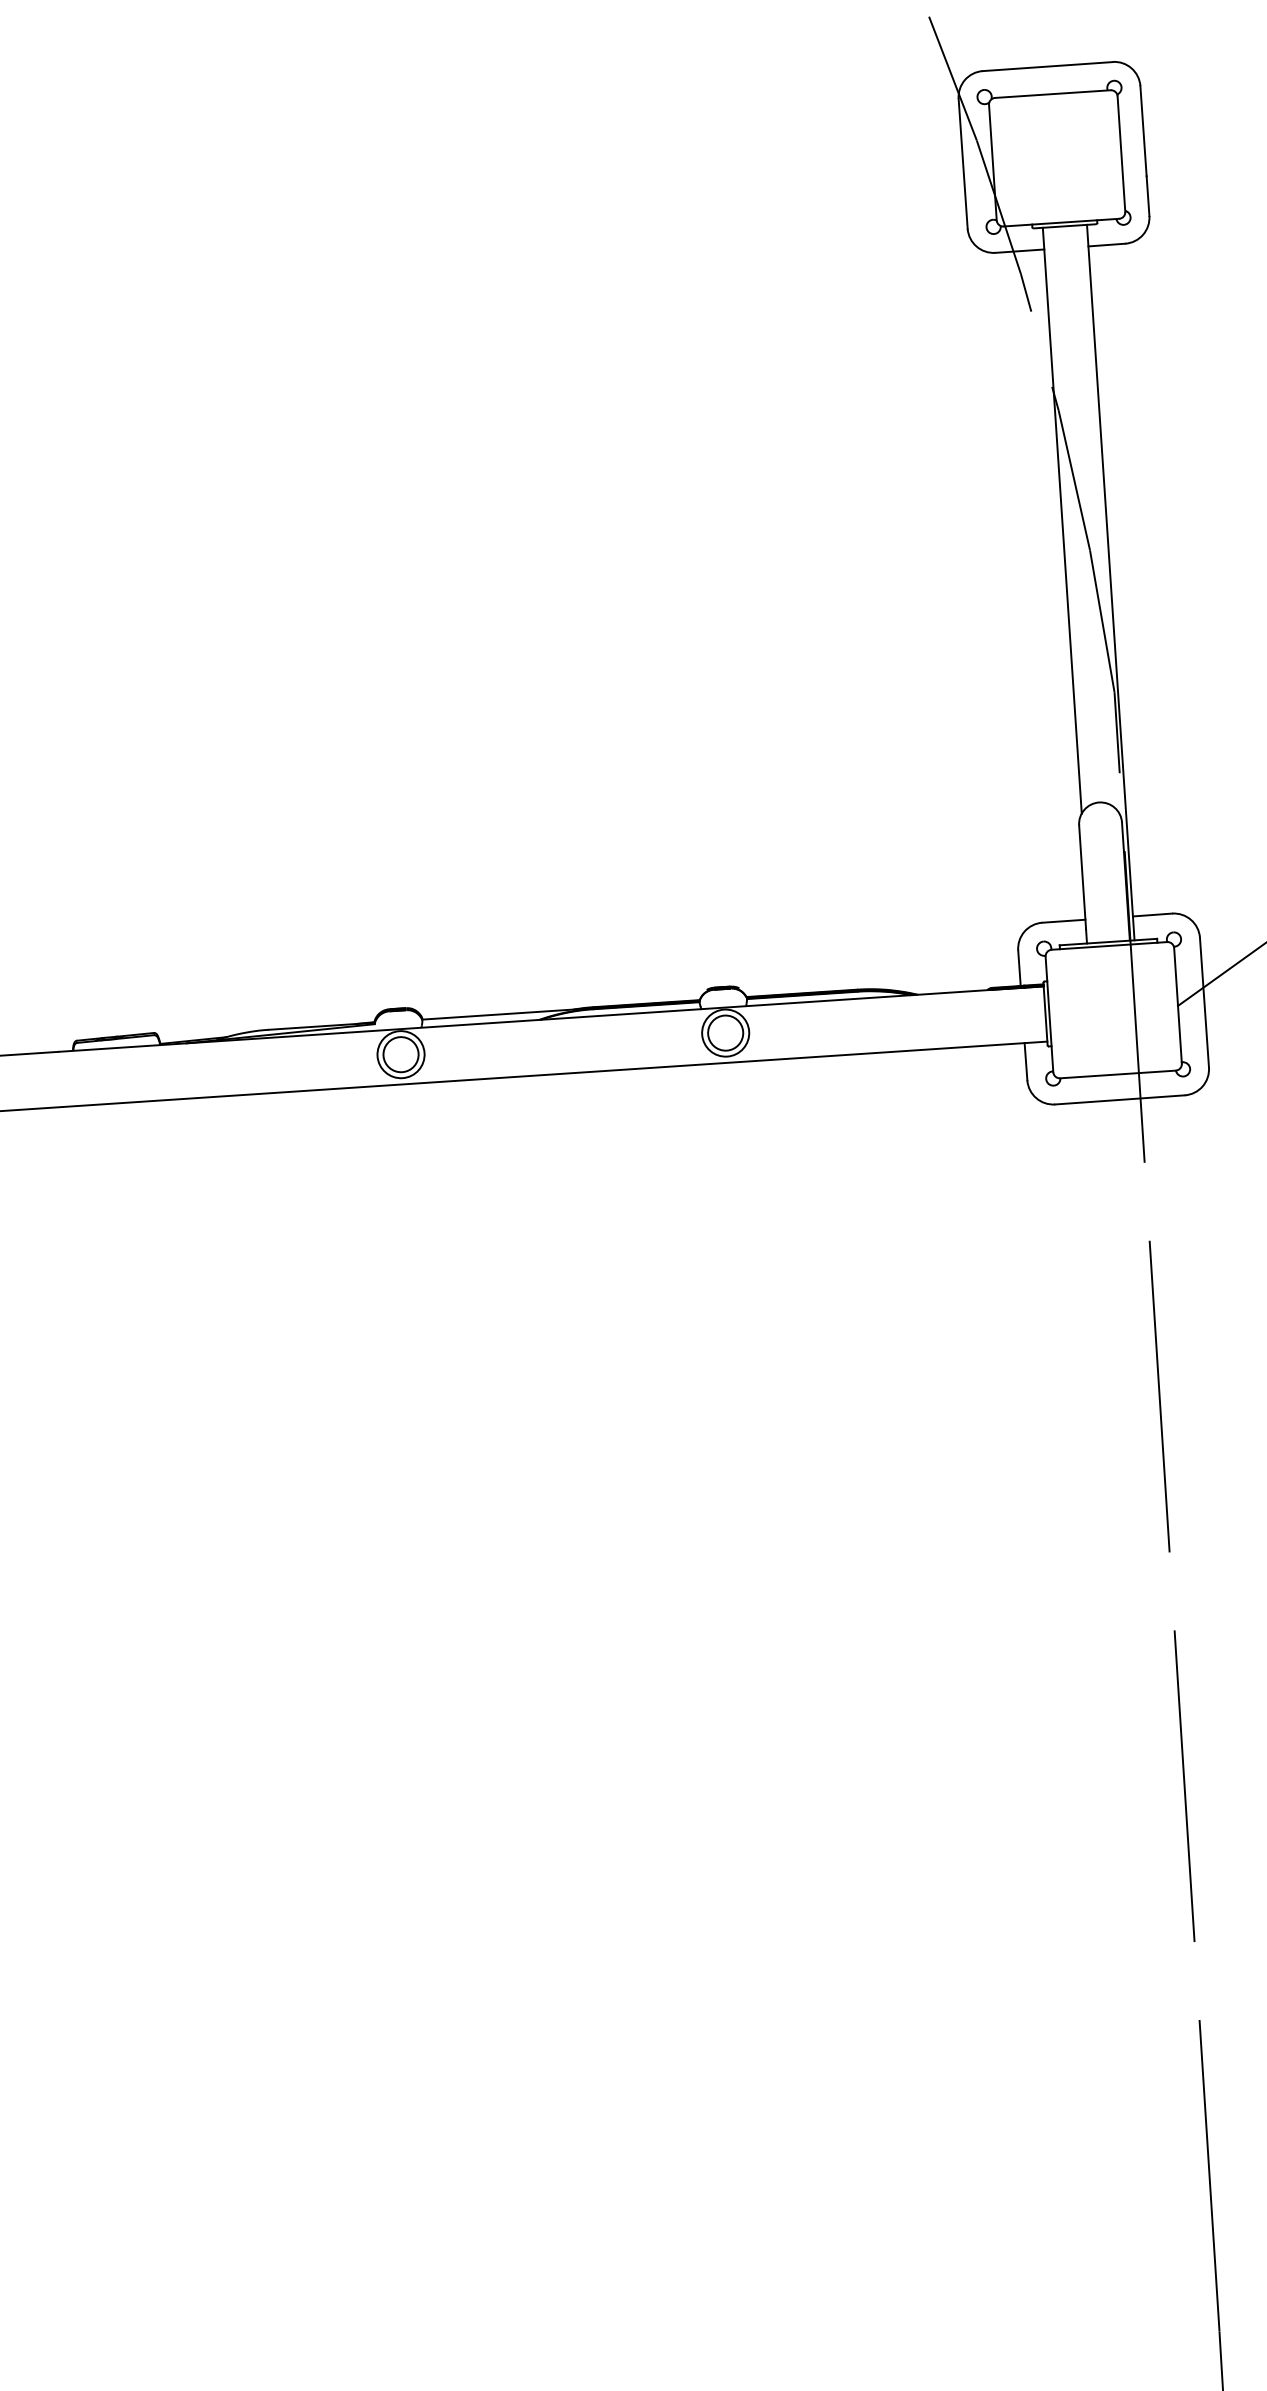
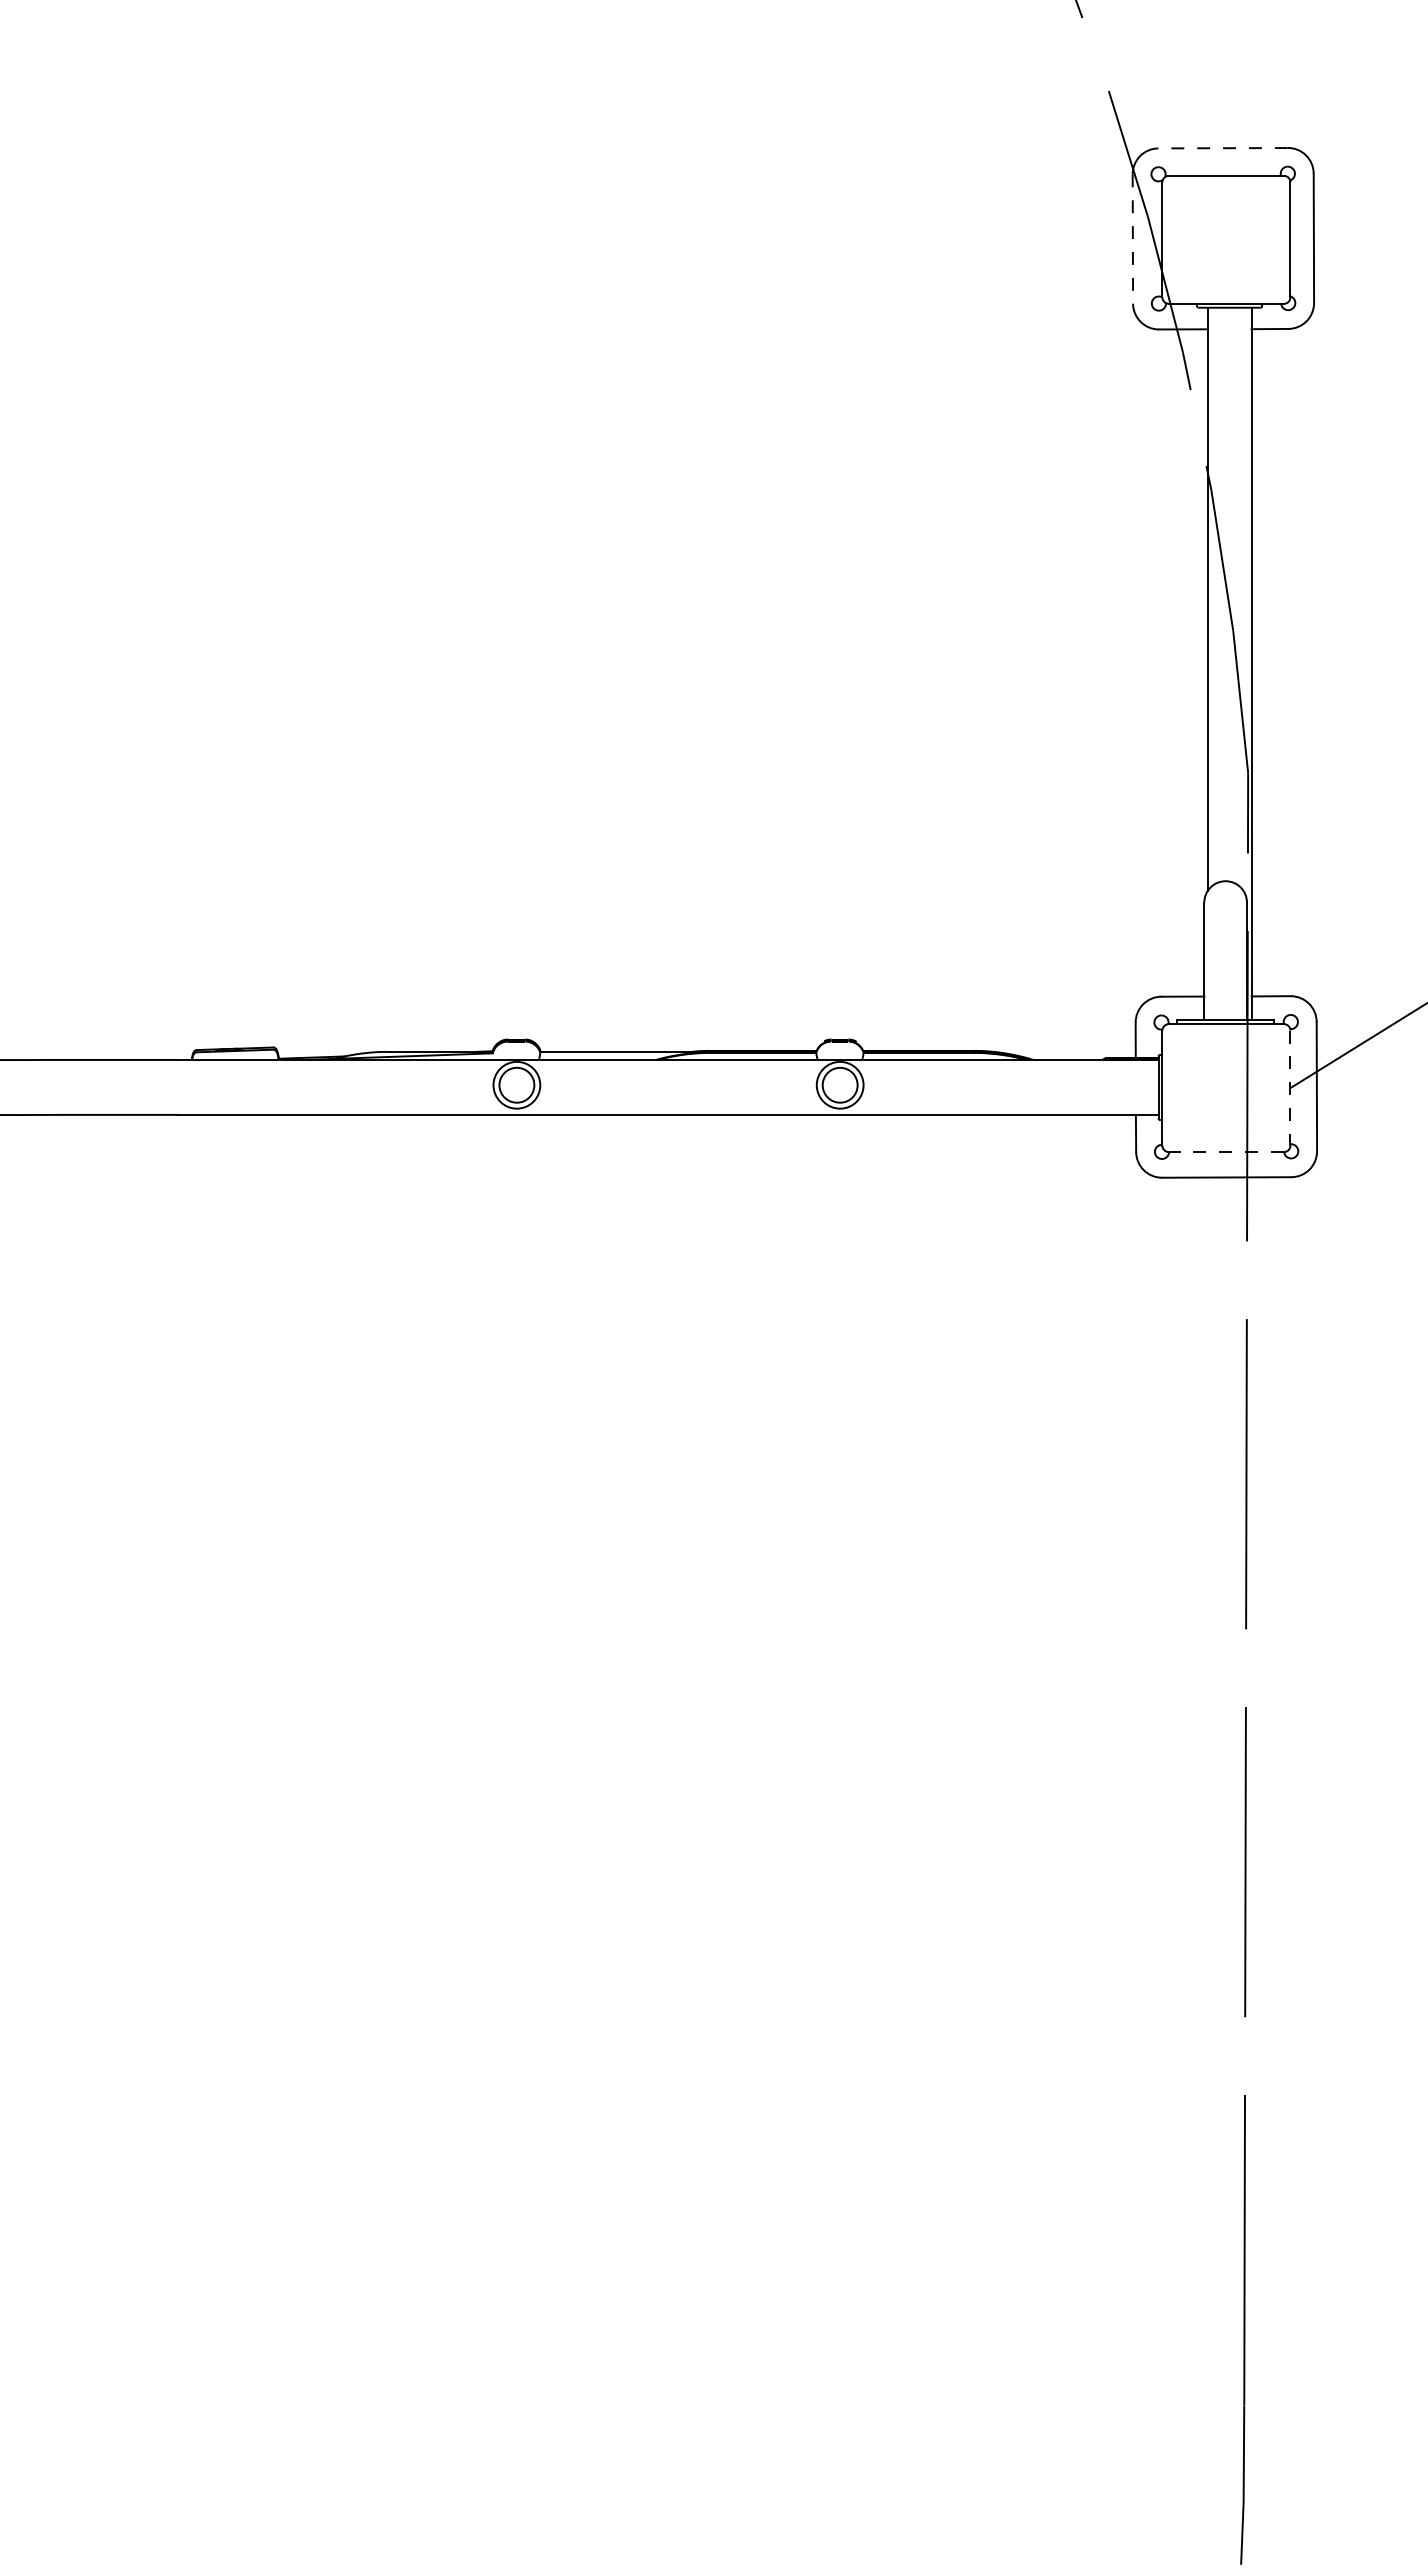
line: (1048, 66) -> (1223, 148), solid -> dashed
line: (962, 164) -> (1132, 239), solid -> dashed
line: (1178, 1006) -> (1290, 1088), solid -> dashed
line: (1118, 1074) -> (1226, 1152), solid -> dashed

